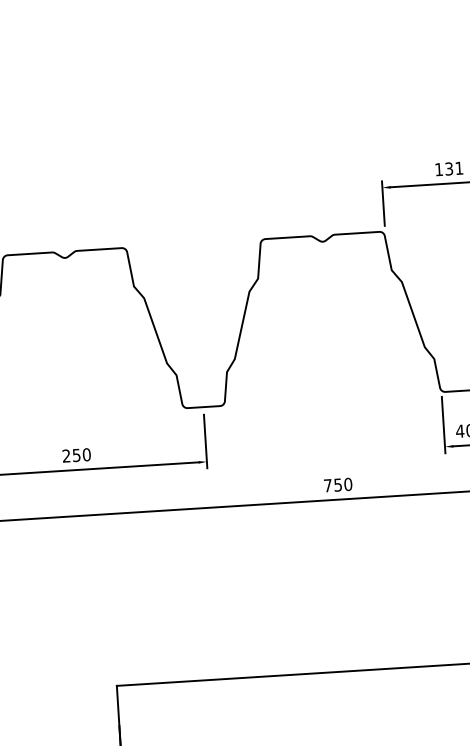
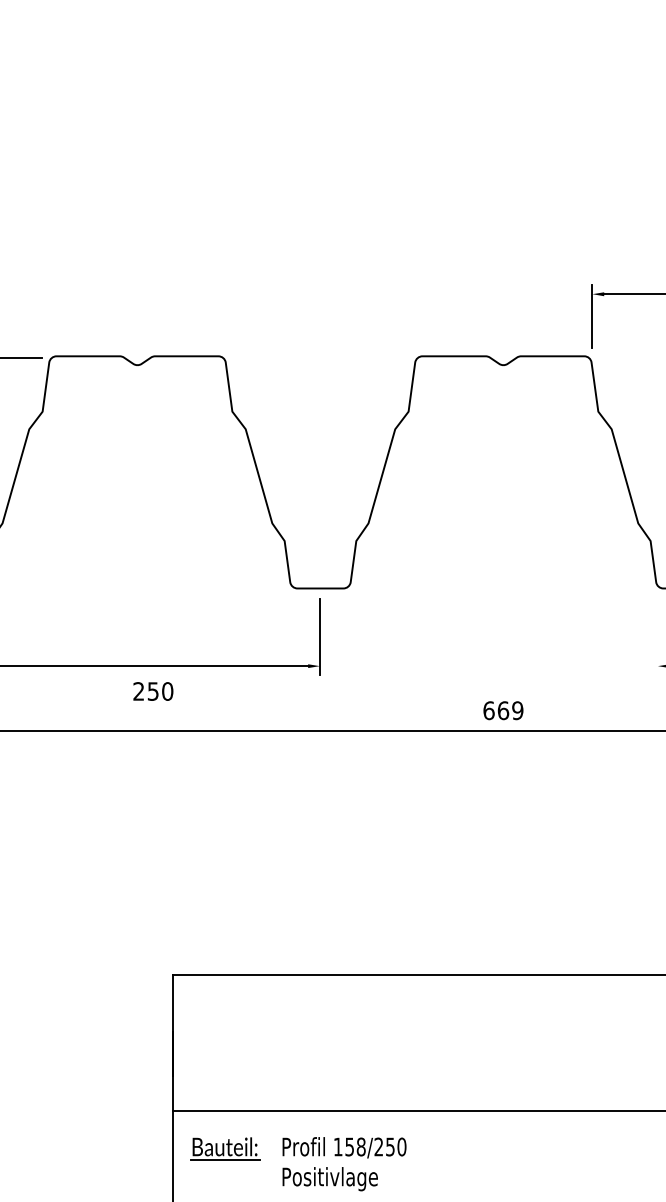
line: (443, 425) -> (657, 635), removed
text: (76, 455) -> (153, 691), moved
text: (338, 484) -> (503, 710), 750 -> 669

